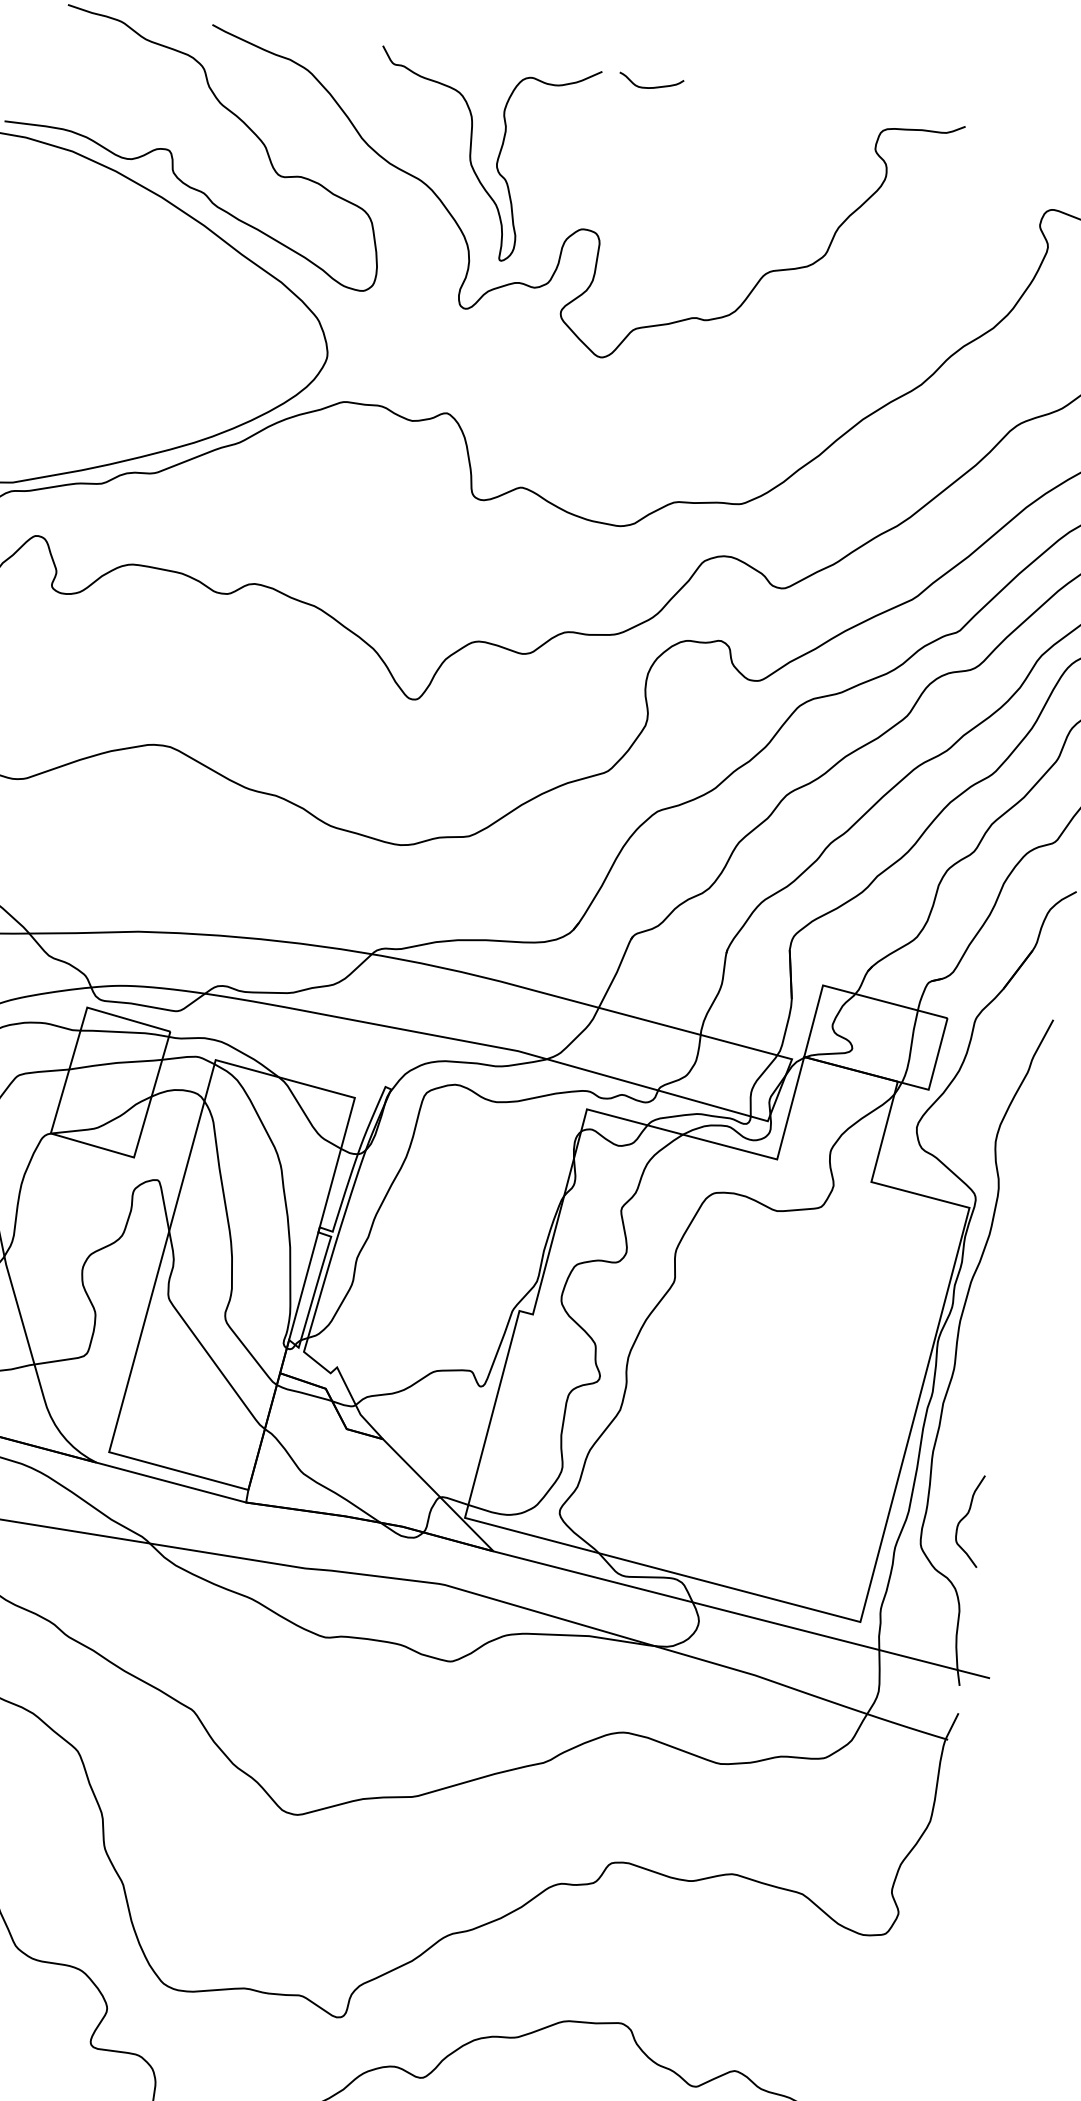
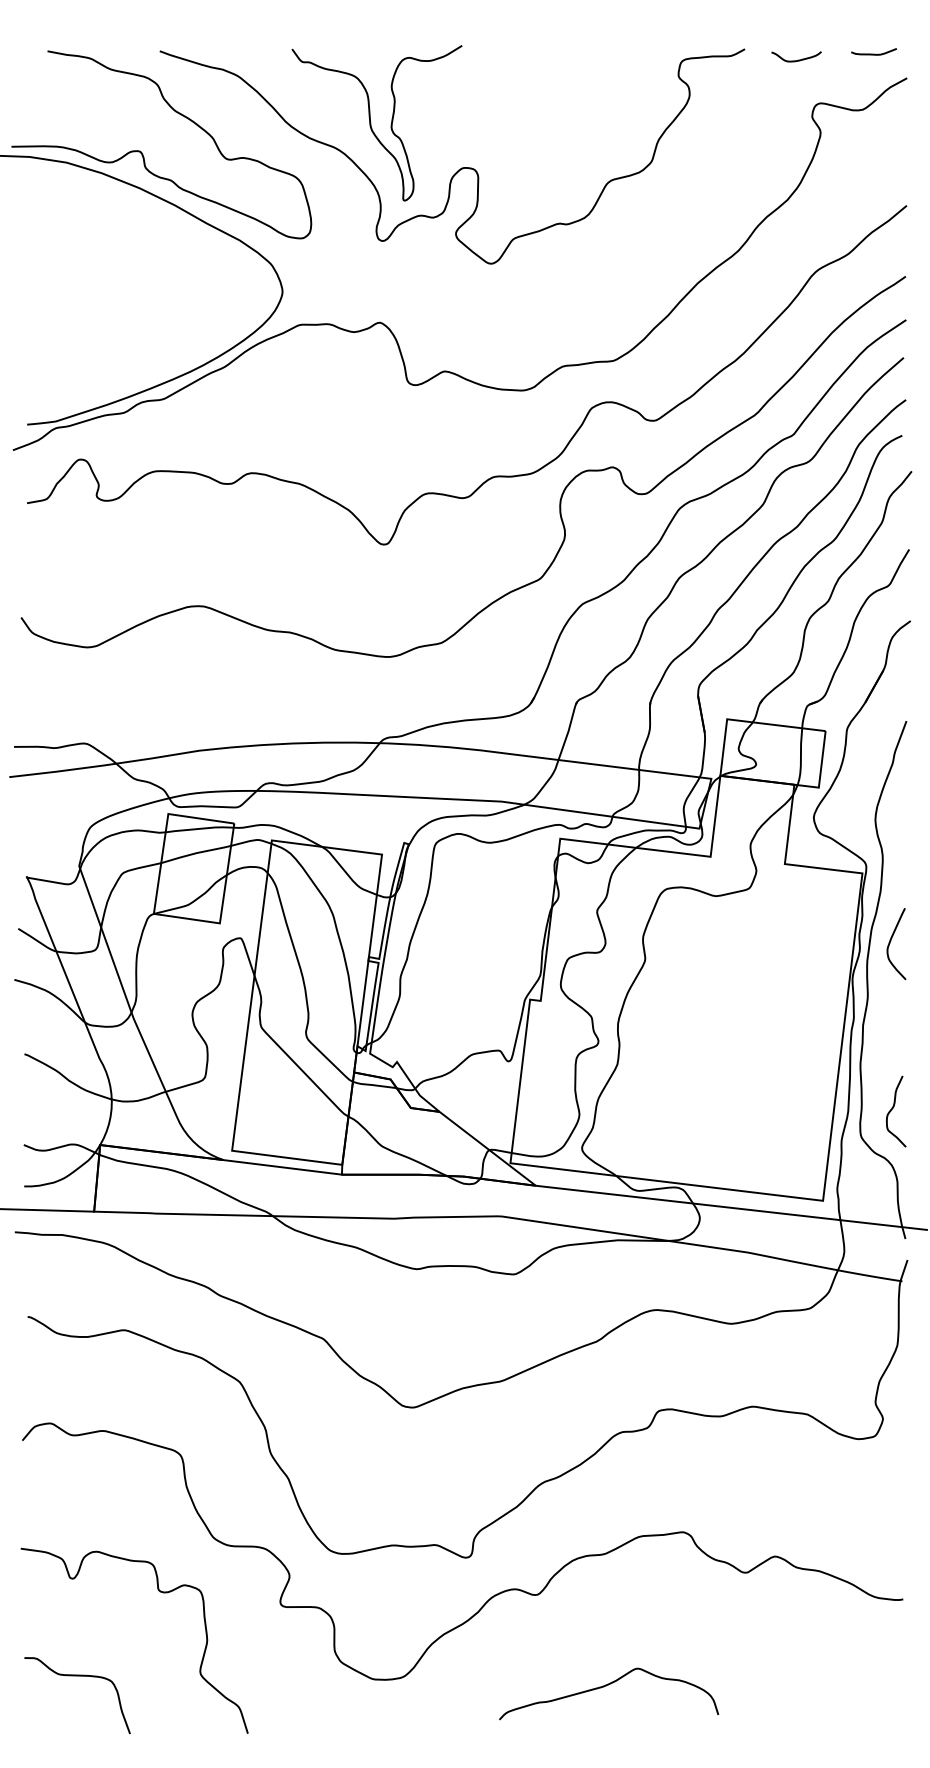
curve: (653, 86) -> (798, 59), moved
curve: (994, 1300) -> (891, 941), added

